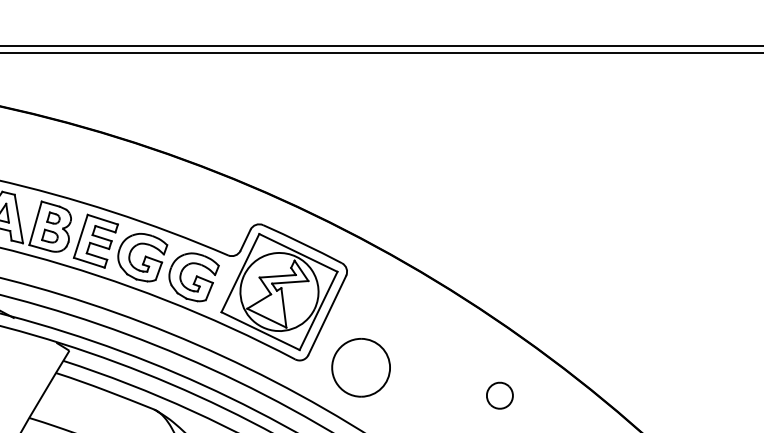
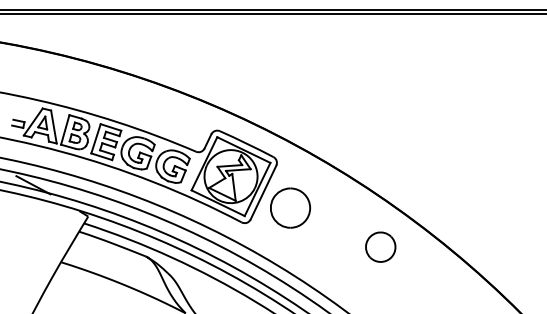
part: (361, 366) -> (290, 207), moved
part: (499, 394) -> (380, 246), size x1.67

